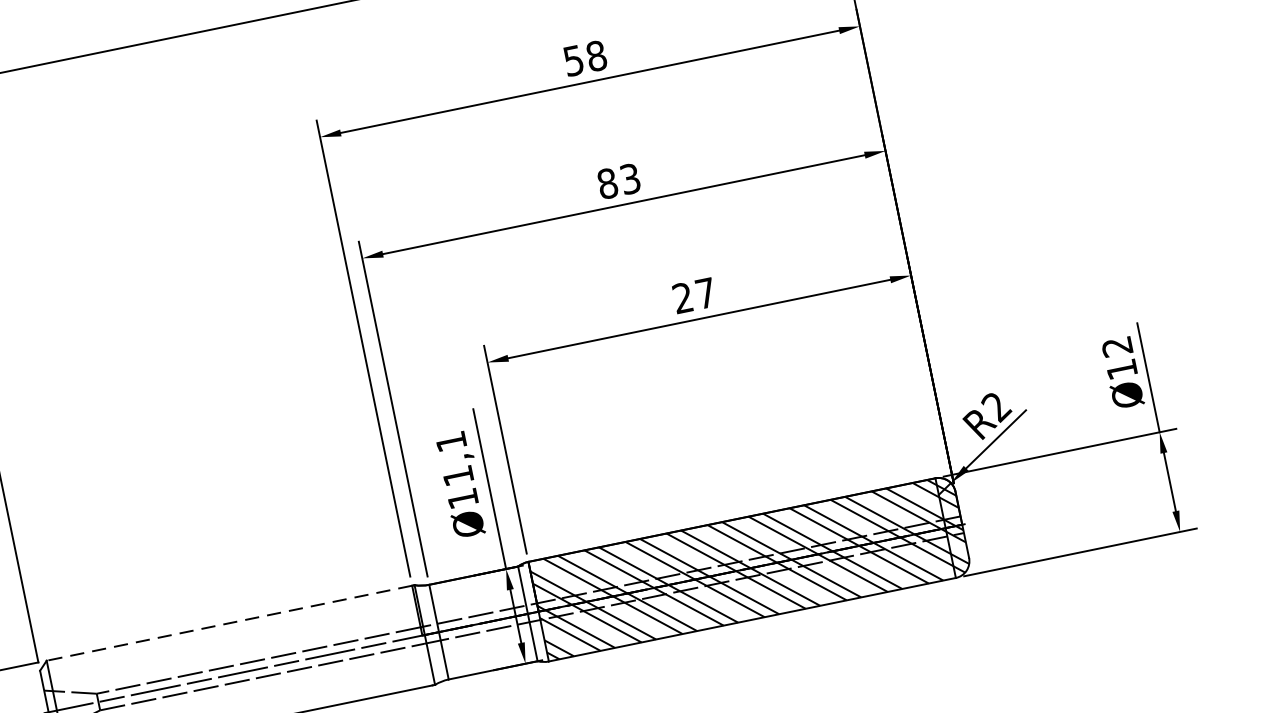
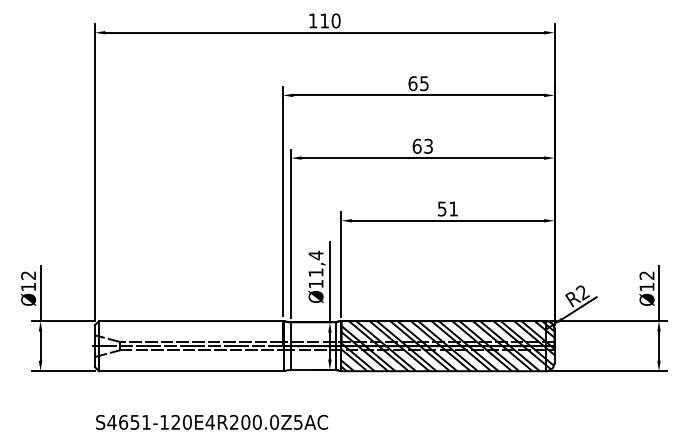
text: (584, 58) -> (418, 83), 58 -> 65
text: (606, 182) -> (416, 145), 83 -> 63
text: (693, 294) -> (447, 208), 27 -> 51
text: (450, 442) -> (315, 255), Ø11,1 -> Ø11,4
line: (228, 624) -> (190, 321), dashed -> solid

